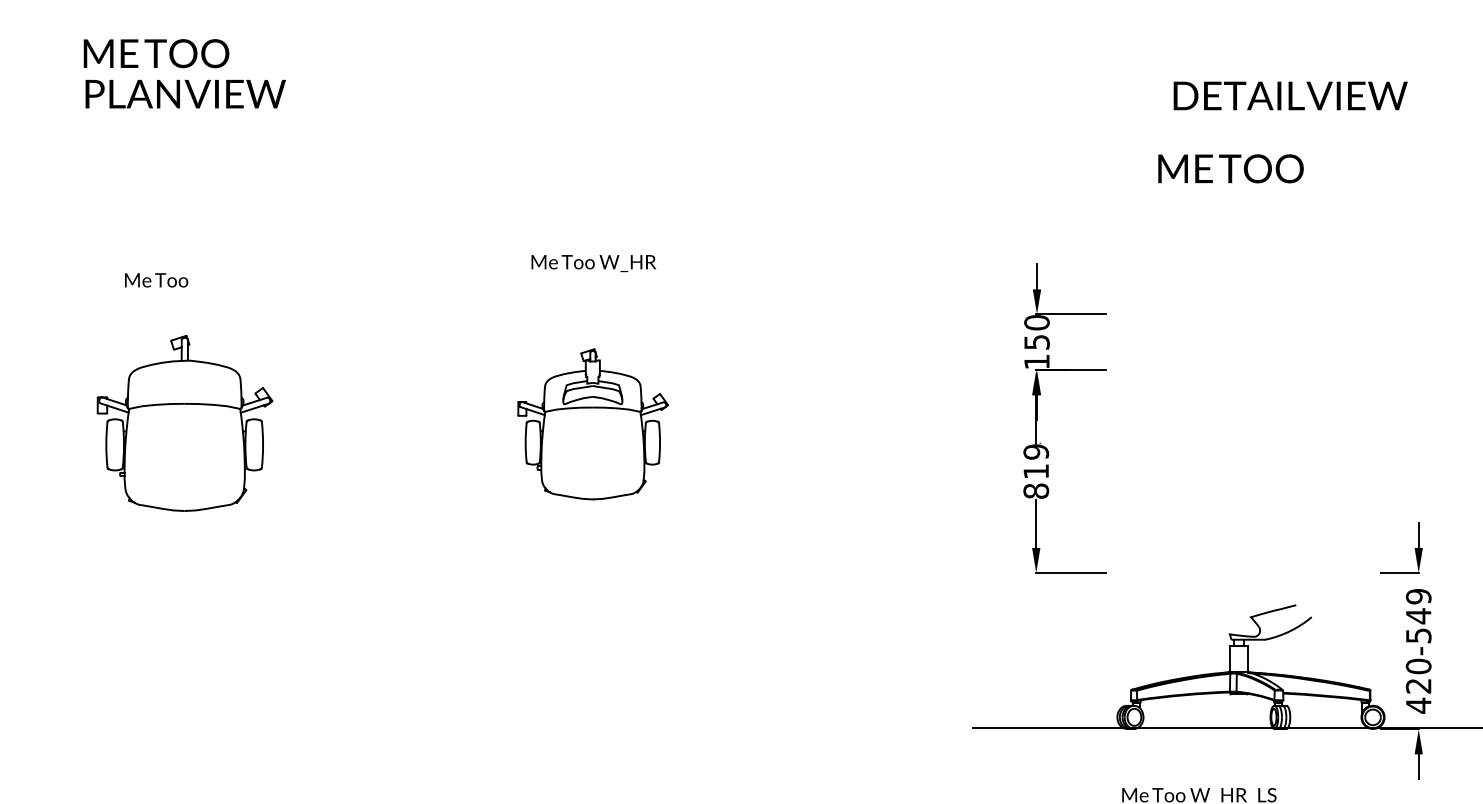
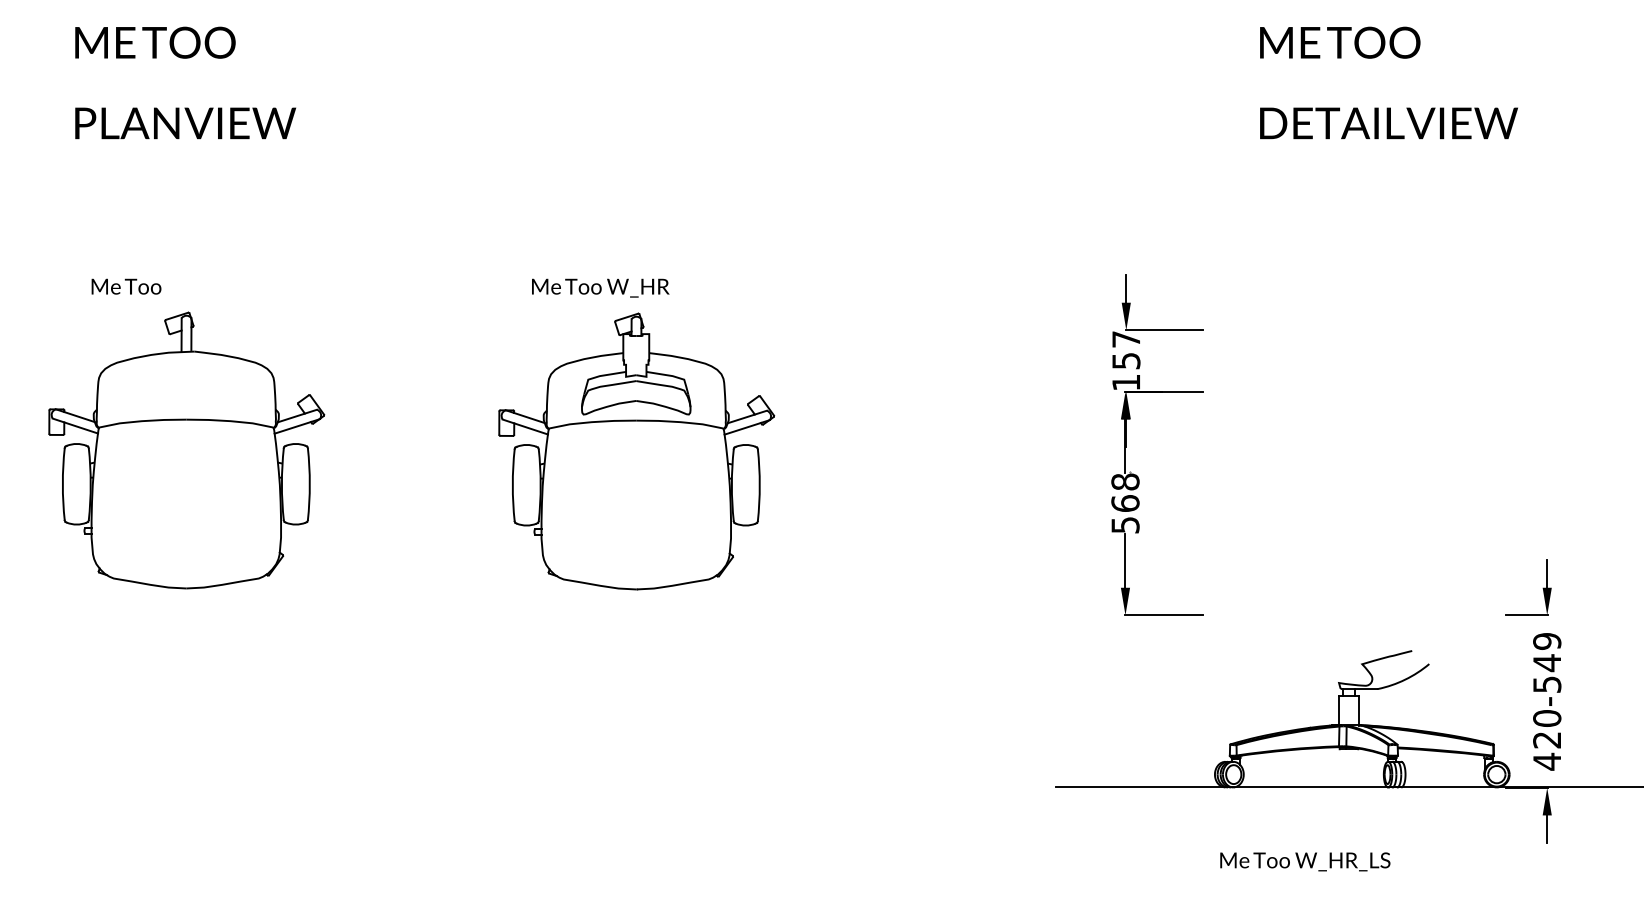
text: (185, 94) -> (185, 123), moved
text: (1290, 96) -> (1388, 123), moved
text: (1231, 168) -> (1340, 42), moved
text: (593, 262) -> (600, 287), moved
text: (156, 280) -> (126, 286), moved
text: (1037, 322) -> (1126, 339), 150 -> 157
part: (184, 423) -> (186, 450), size x1.43
part: (592, 424) -> (636, 451), size x1.67
text: (1036, 471) -> (1125, 503), 819 -> 568

